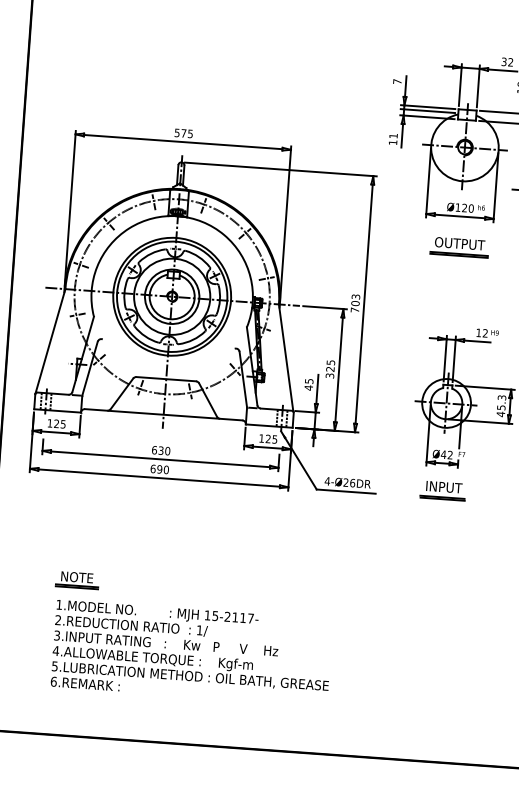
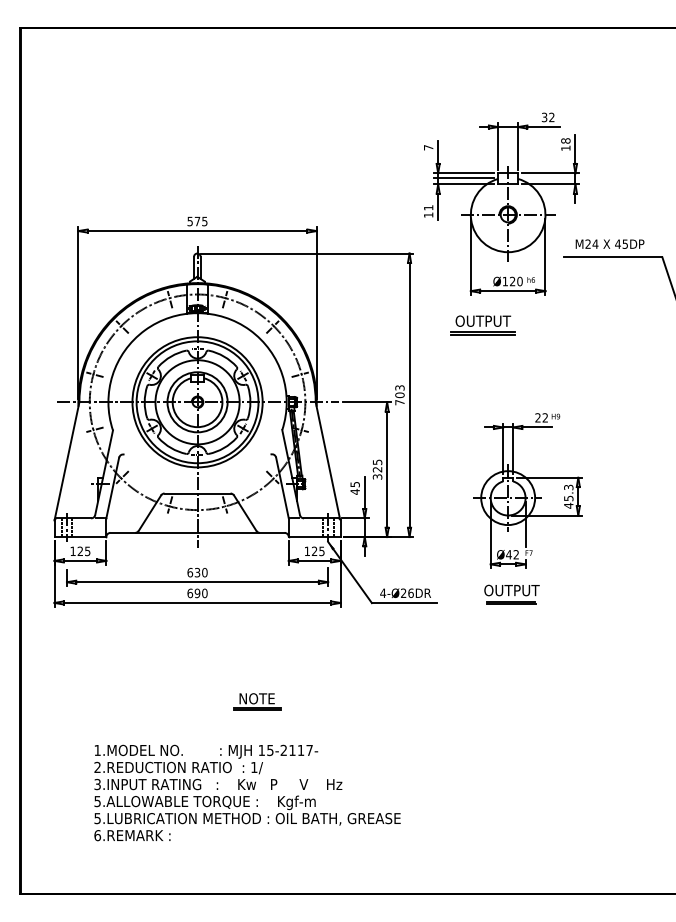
part: (458, 247) -> (482, 325), moved
text: (478, 332) -> (537, 417), 12 -> 22
text: (443, 487) -> (511, 590), INPUT -> OUTPUT
part: (77, 579) -> (257, 701), moved
text: (55, 650) -> (97, 801), 4.ALLOWABLE -> 5.ALLOWABLE

